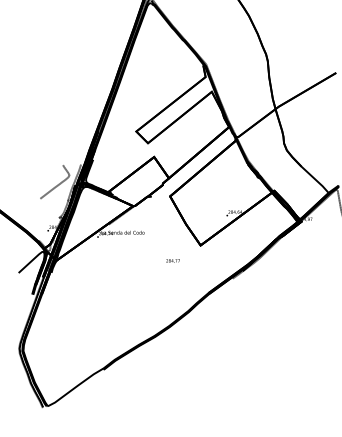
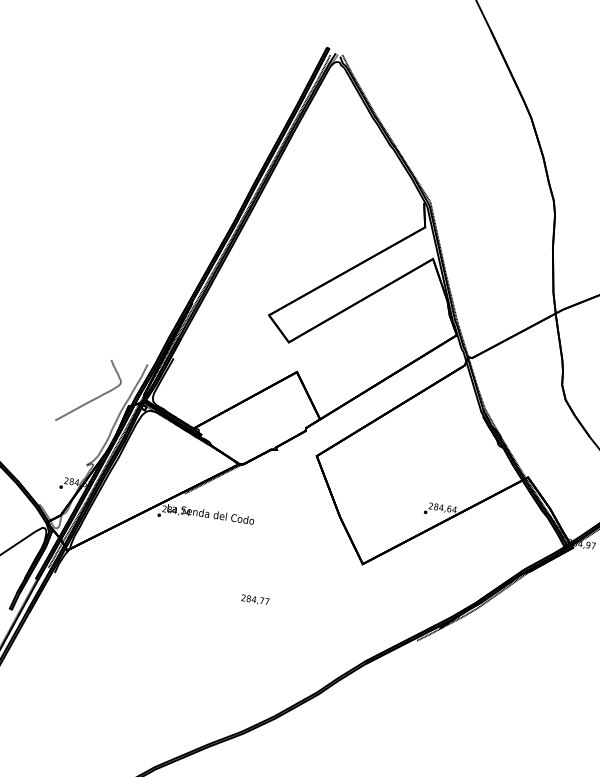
text: (172, 260) -> (254, 598), moved

